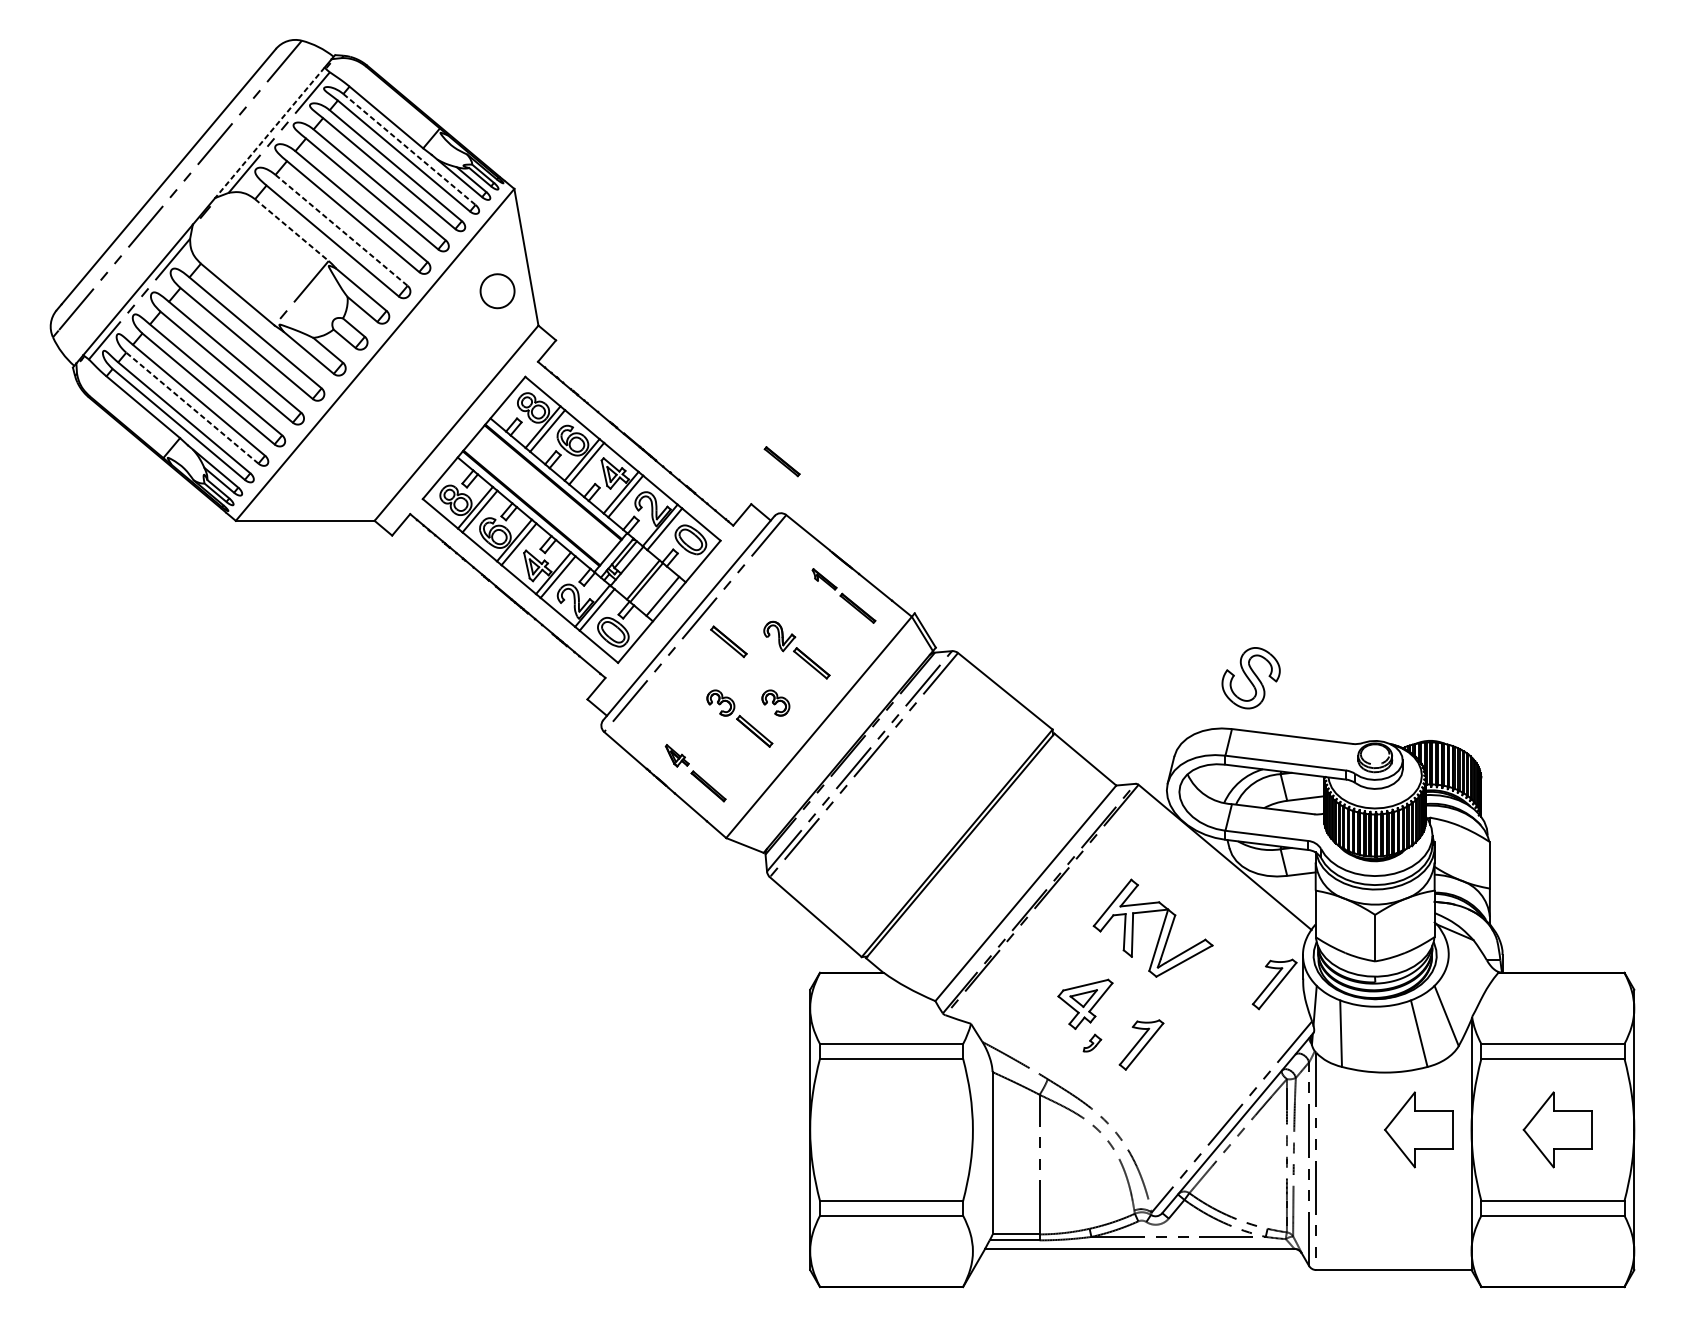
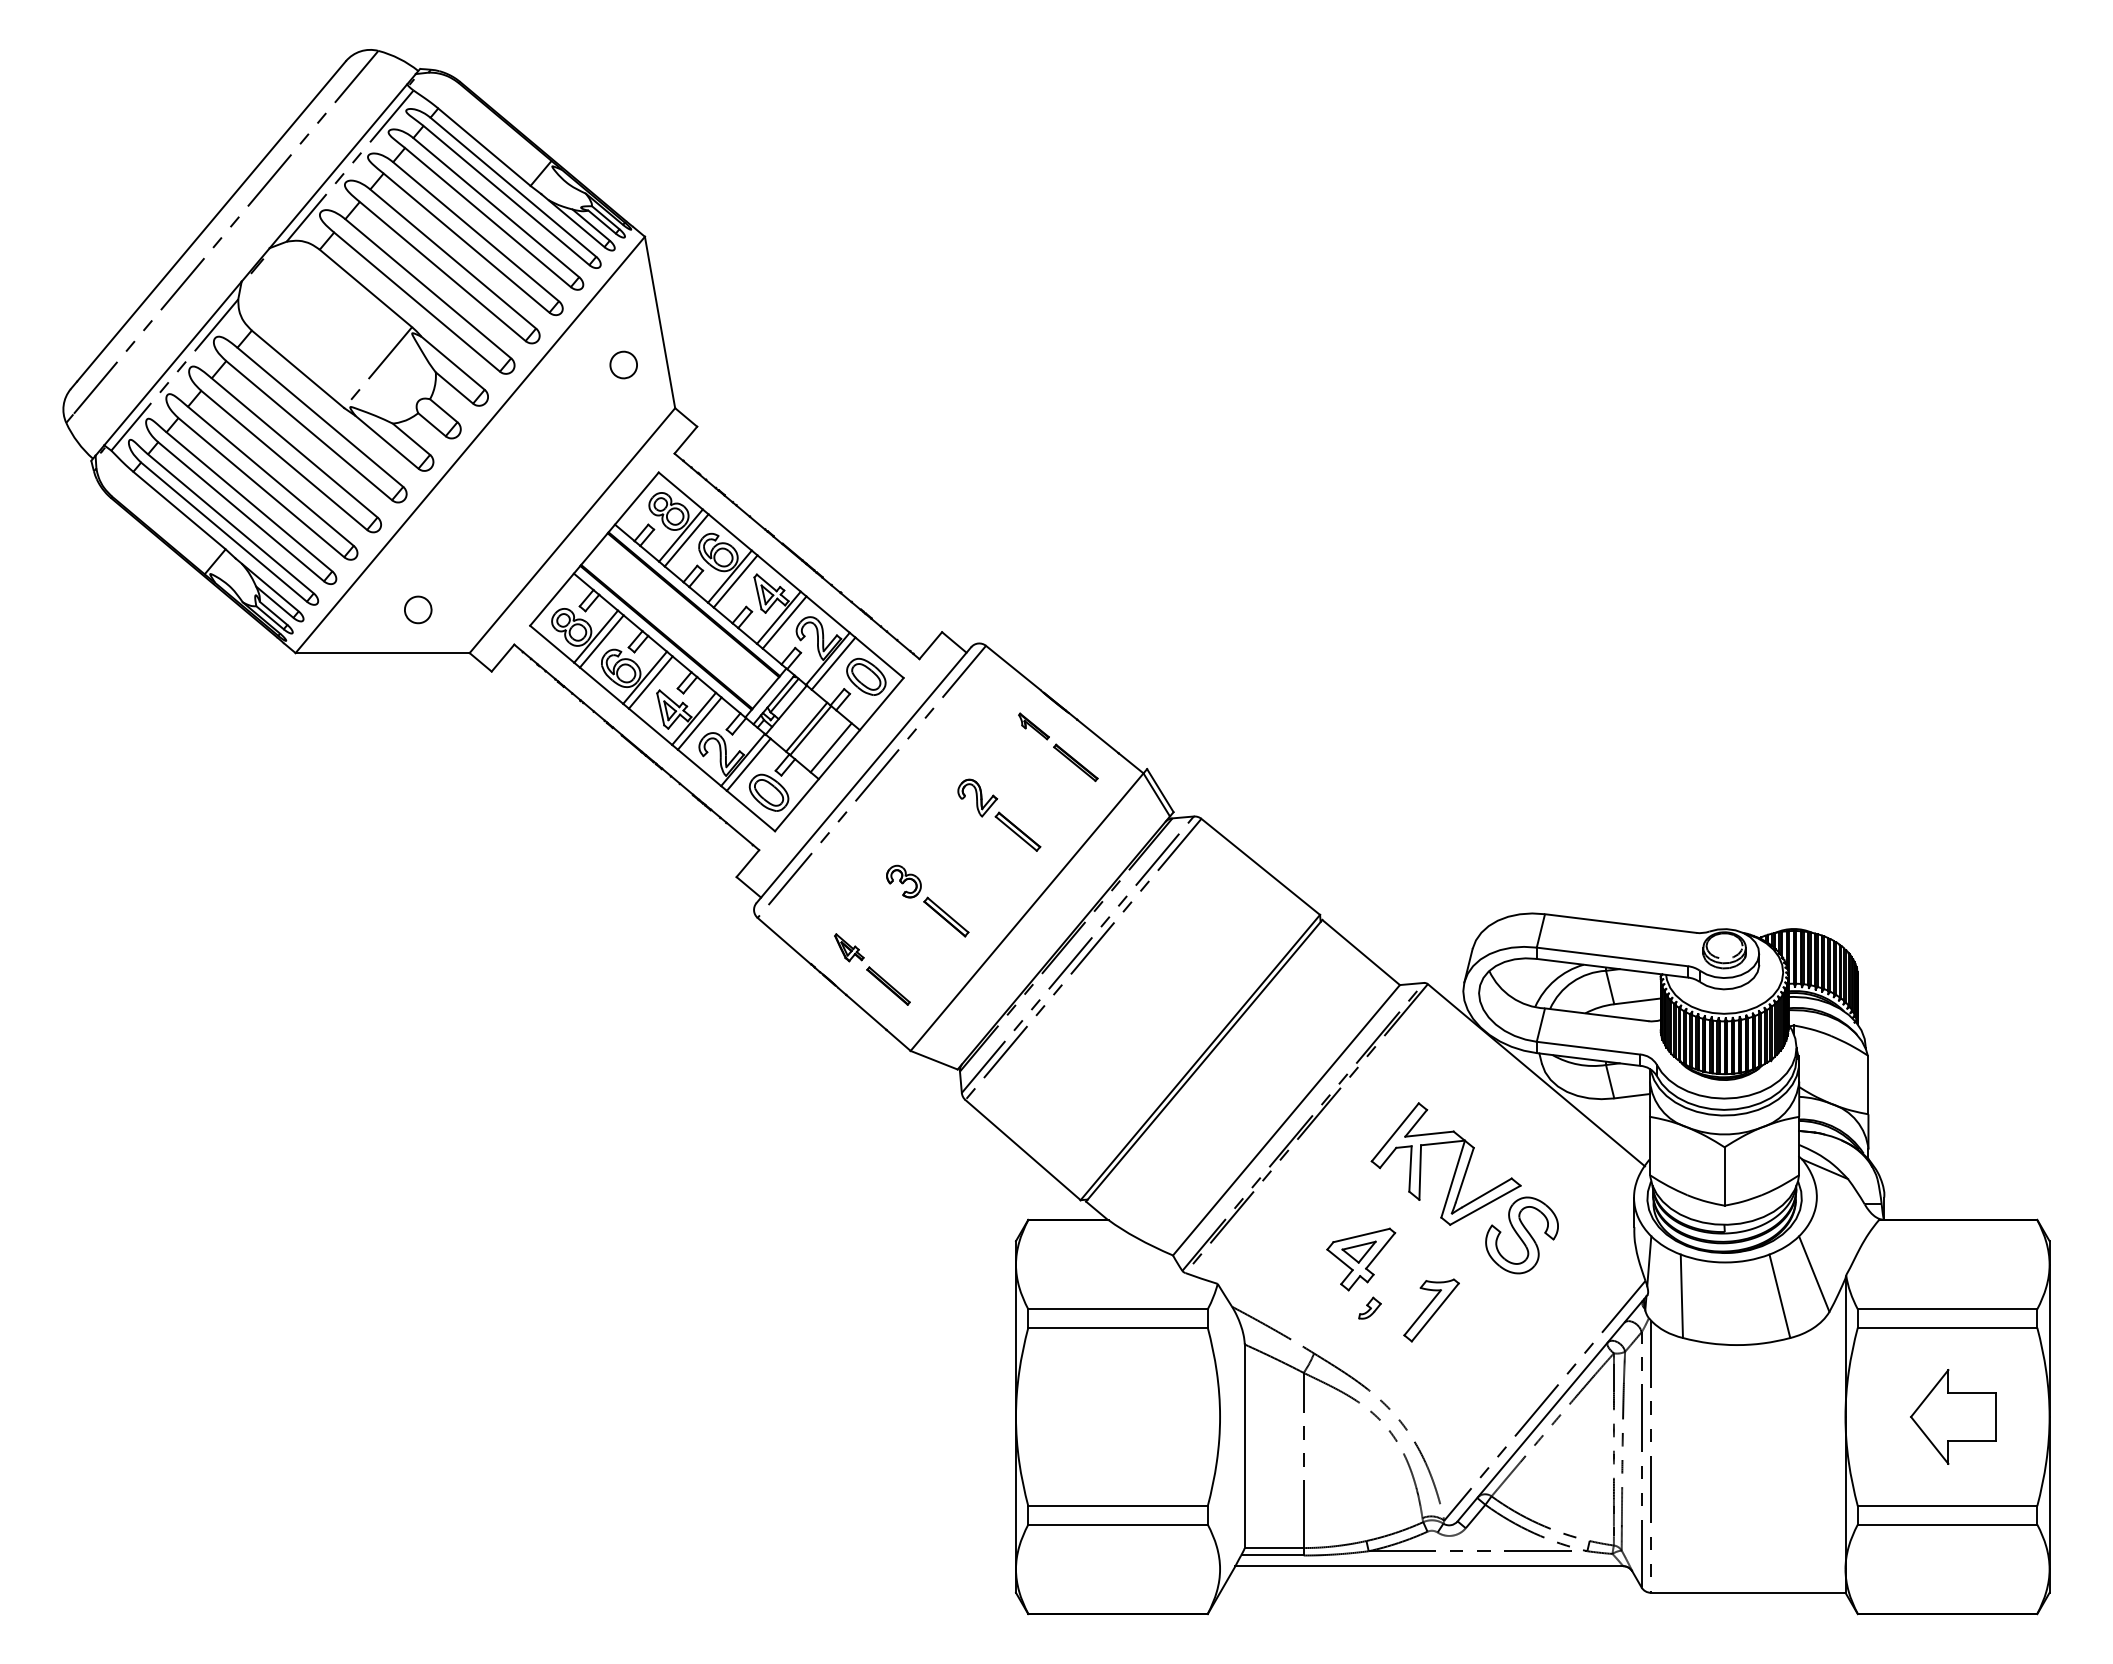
line: (270, 132) -> (338, 166), dashed -> solid
line: (409, 149) -> (513, 187), dashed -> solid
line: (292, 230) -> (366, 288), dashed -> solid
line: (341, 230) -> (428, 289), dashed -> solid
part: (497, 290) -> (623, 364), size x0.62
line: (191, 407) -> (240, 511), dashed -> solid
part: (781, 461) -> (980, 578), removed
part: (333, 486) -> (418, 609), added
part: (728, 641) -> (913, 804), removed
part: (1250, 678) -> (1521, 1235), moved
part: (775, 702) -> (972, 881), removed
part: (1274, 984) -> (1598, 1234), removed
part: (1418, 1129) -> (1779, 1416), removed

